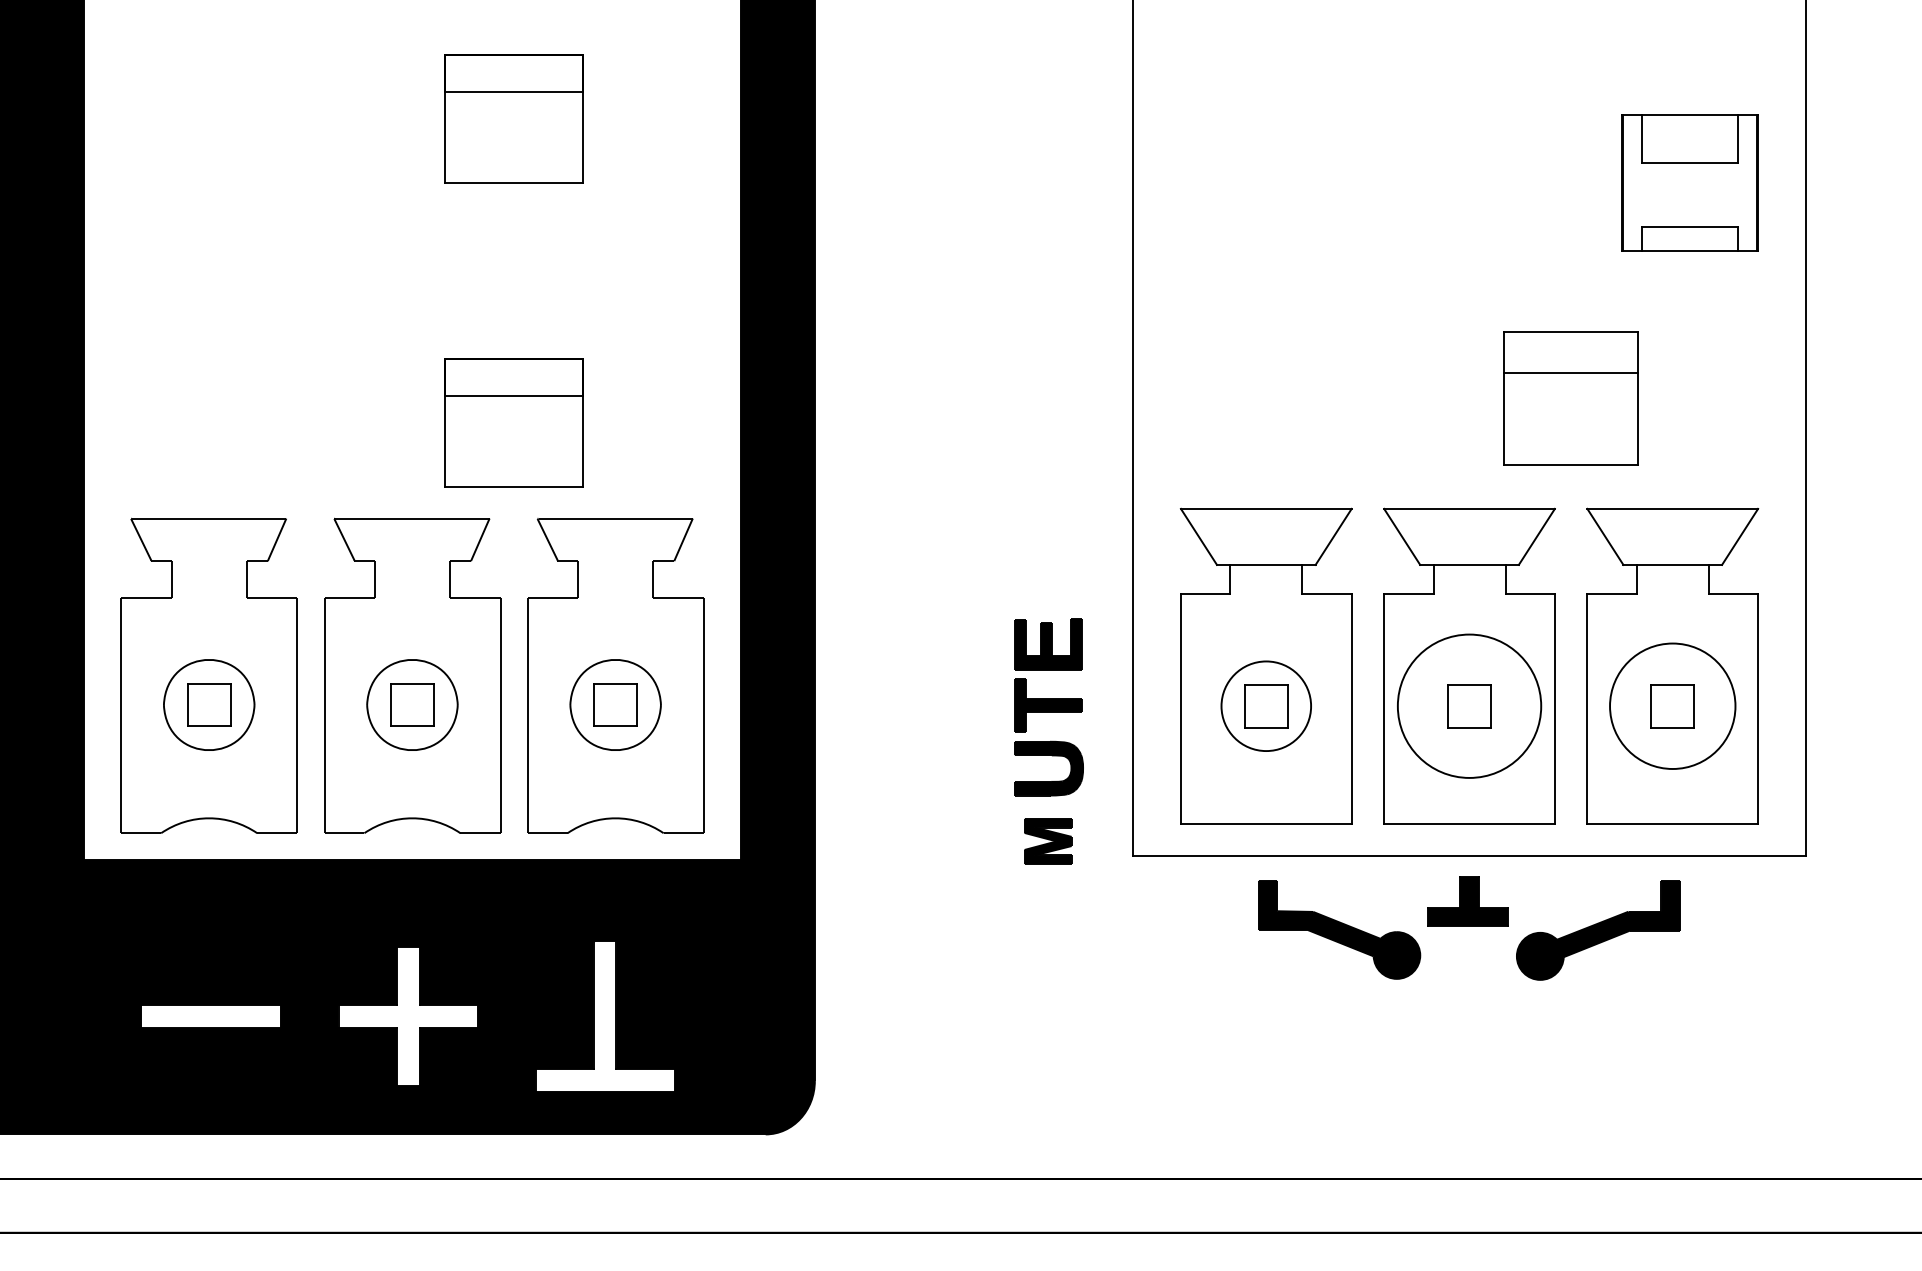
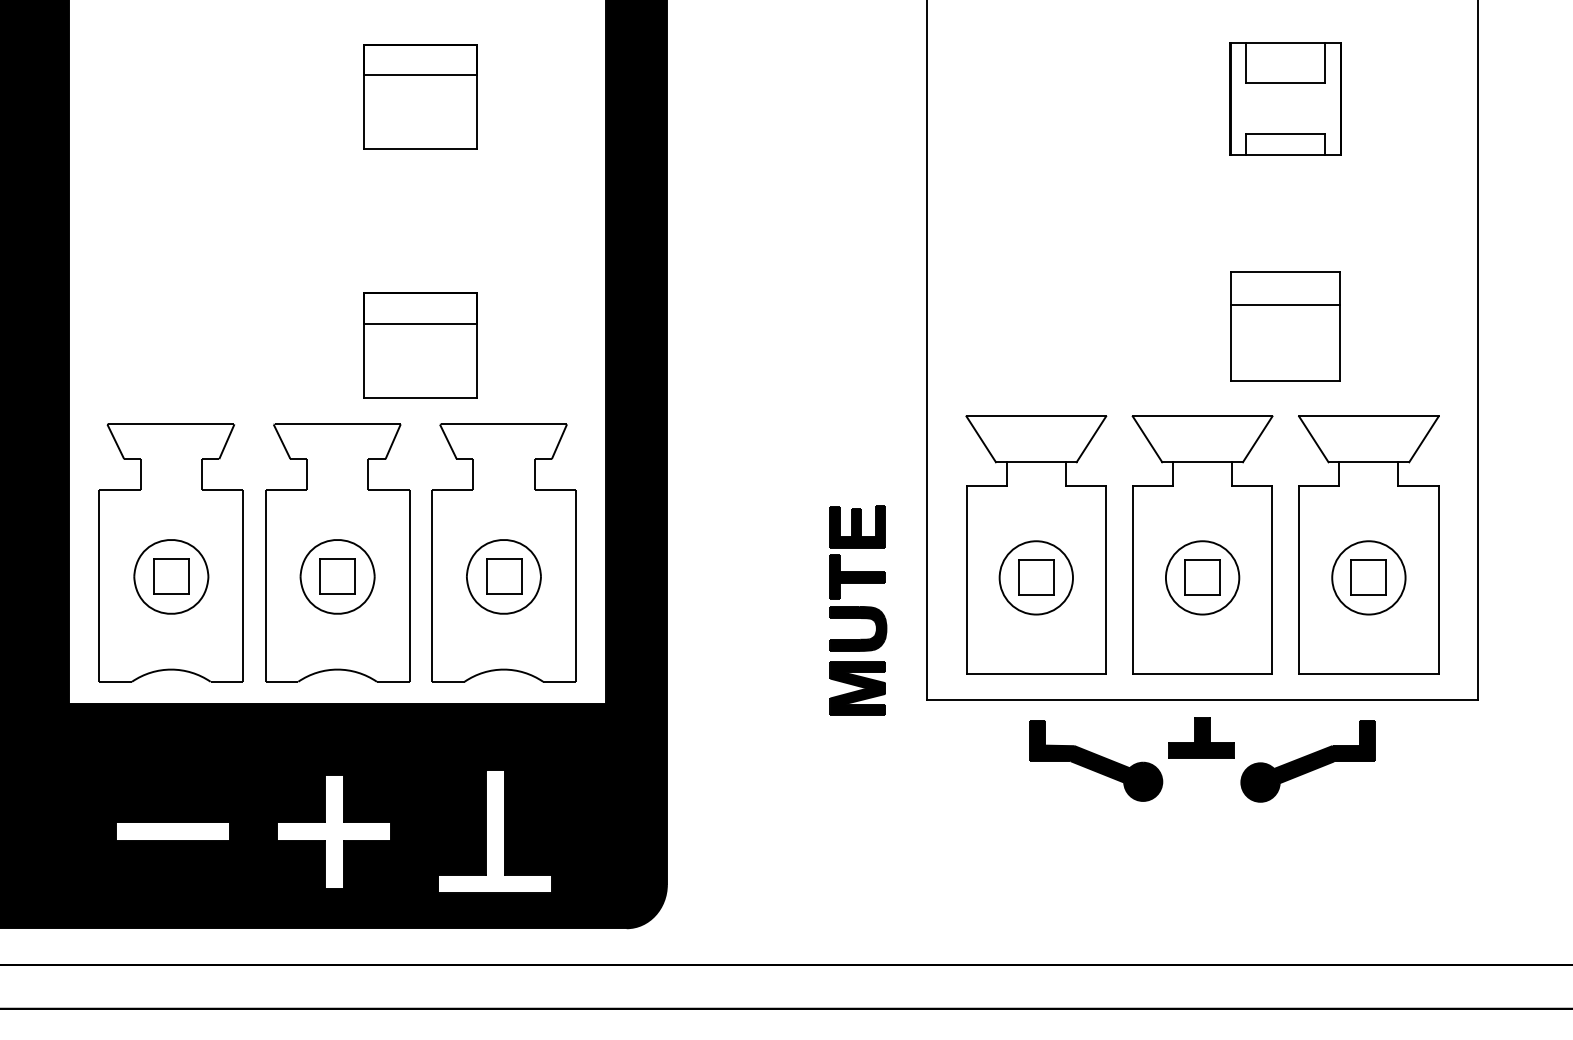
part: (1689, 182) -> (1285, 98), moved
circle: (1469, 705) -> (1202, 577), size x0.62
circle: (1672, 705) -> (1368, 577), size x0.71
part: (1047, 841) -> (857, 688), size x1.43

